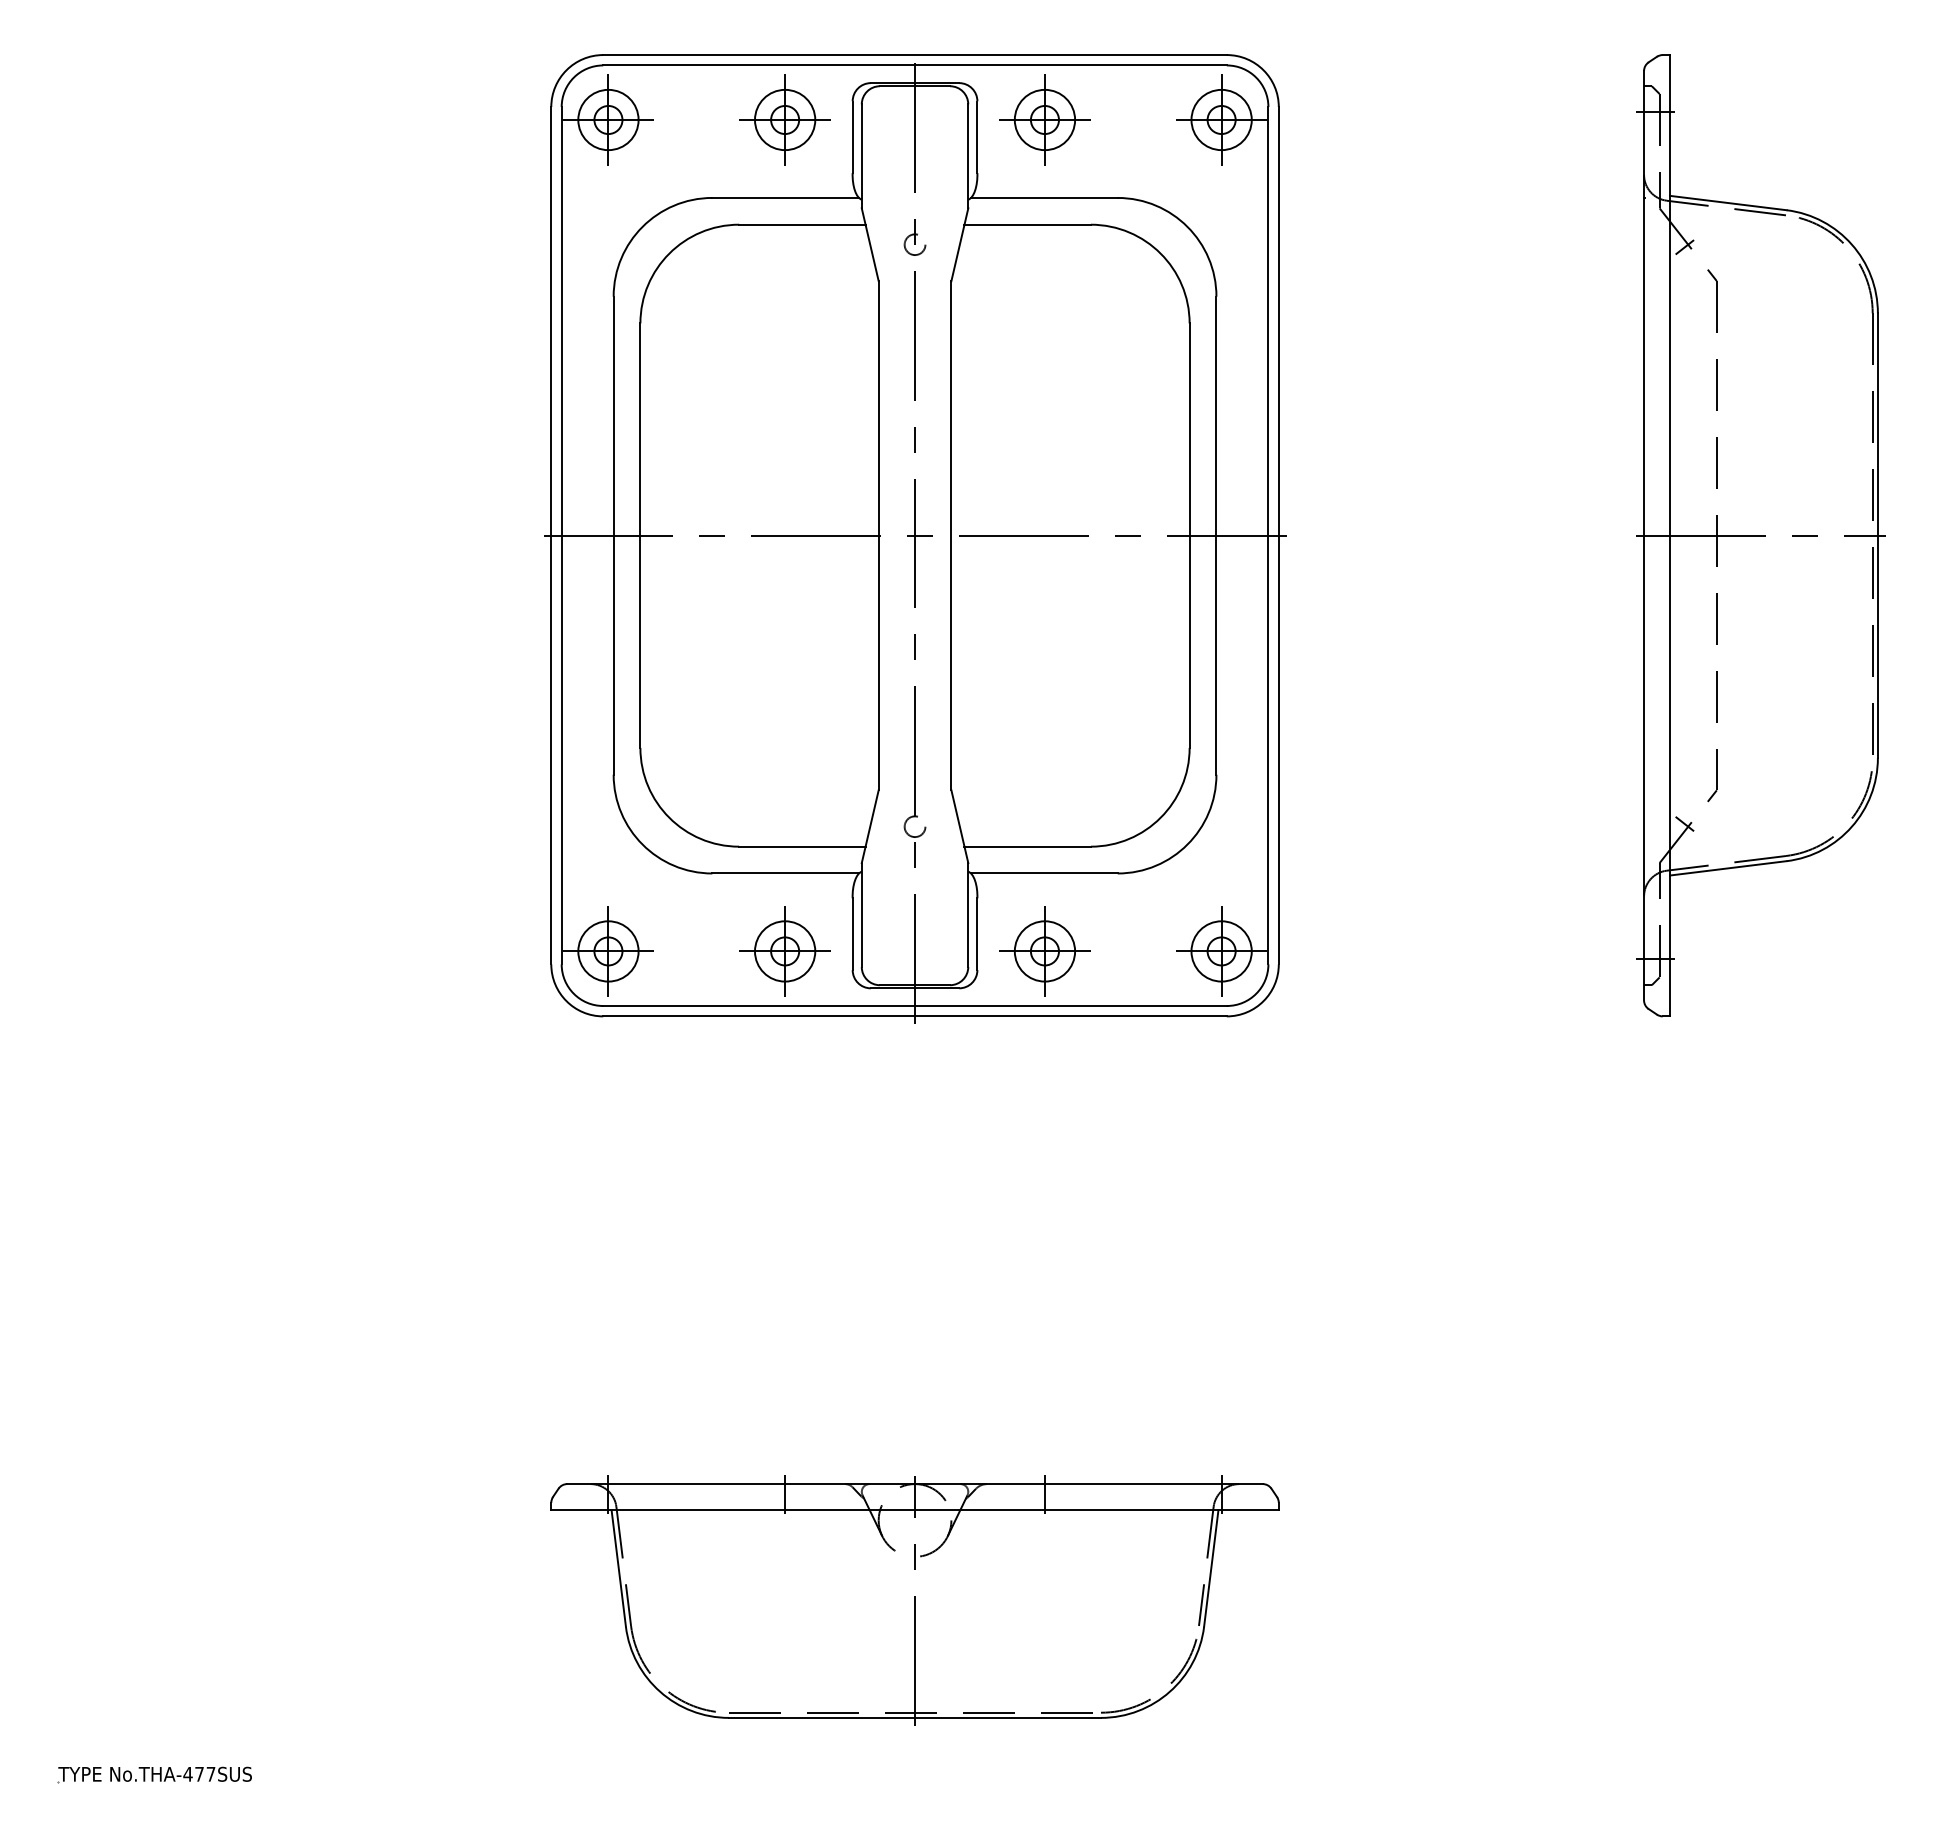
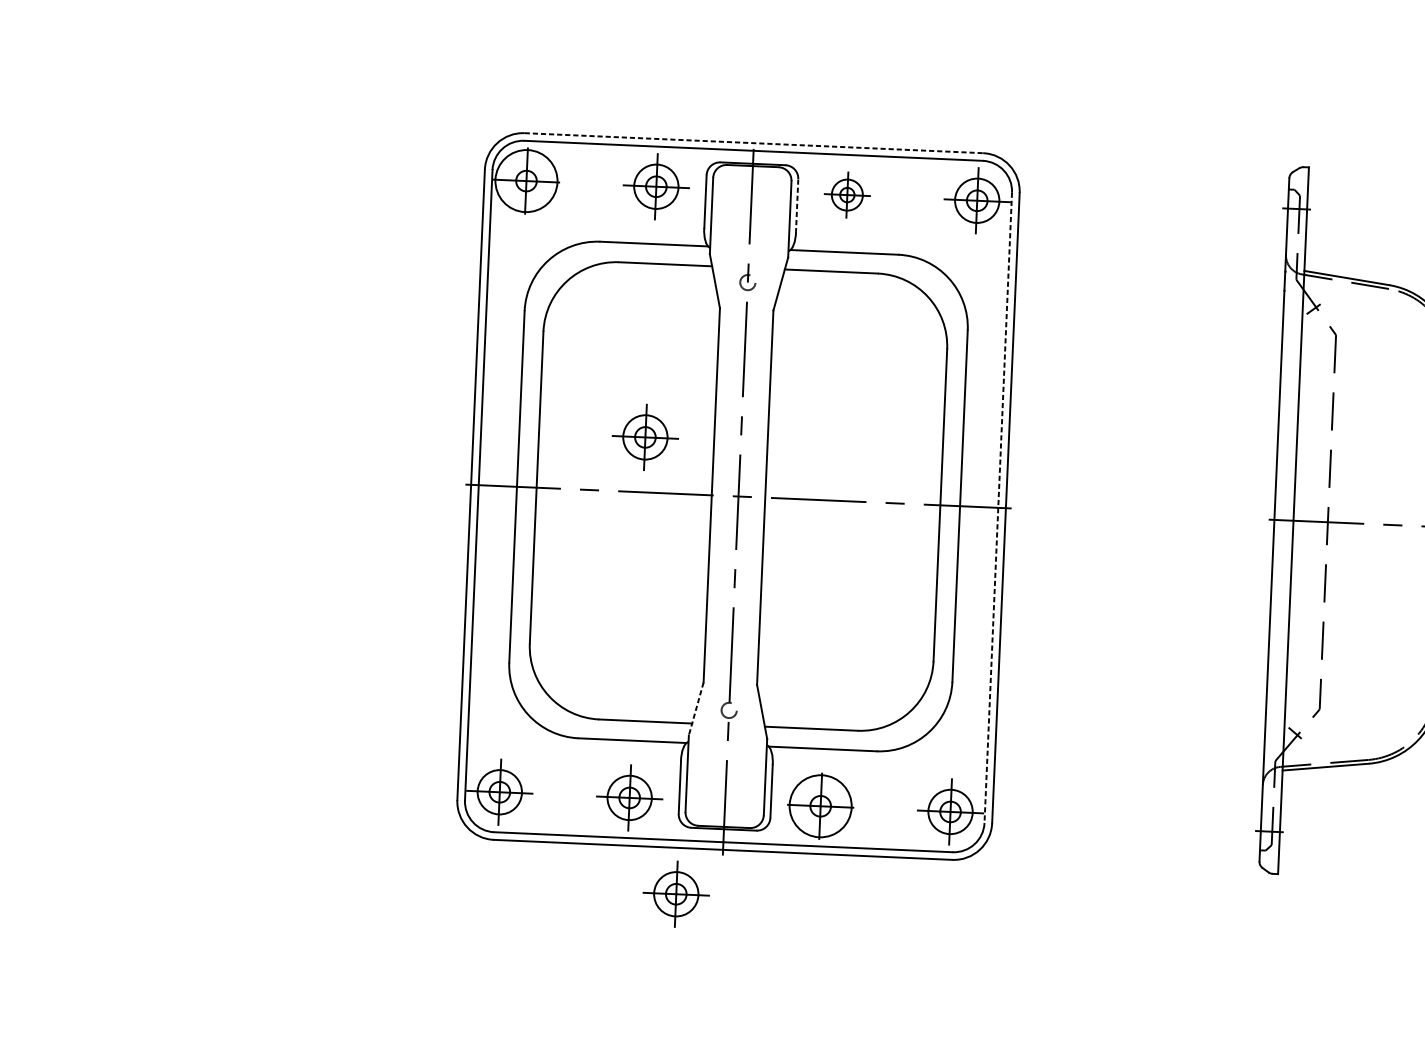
line: (915, 55) -> (754, 143), solid -> dashed
circle: (608, 119) -> (526, 180), size x1.4
part: (1044, 119) -> (847, 194), size x0.7
line: (977, 137) -> (797, 205), solid -> dashed
part: (784, 460) -> (644, 437), added
line: (1268, 535) -> (998, 507), solid -> dashed
line: (870, 827) -> (696, 709), solid -> dashed
circle: (1044, 951) -> (820, 806), size x1.4
part: (853, 1079) -> (675, 894), added

